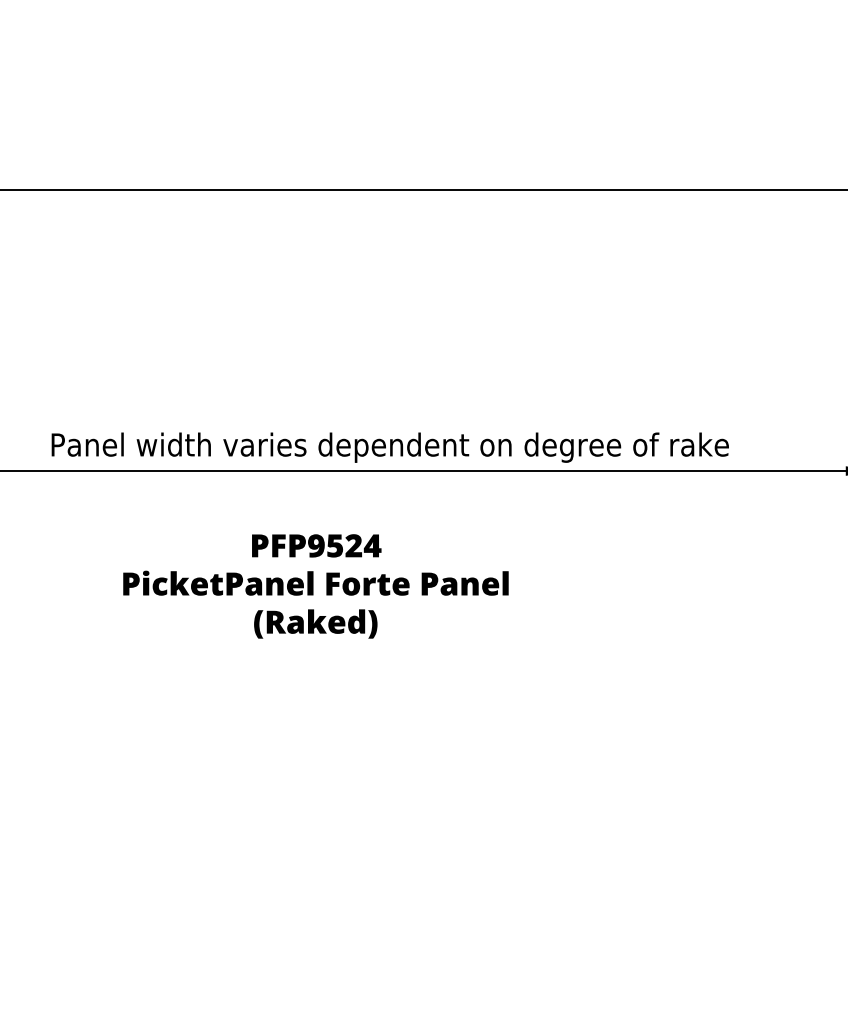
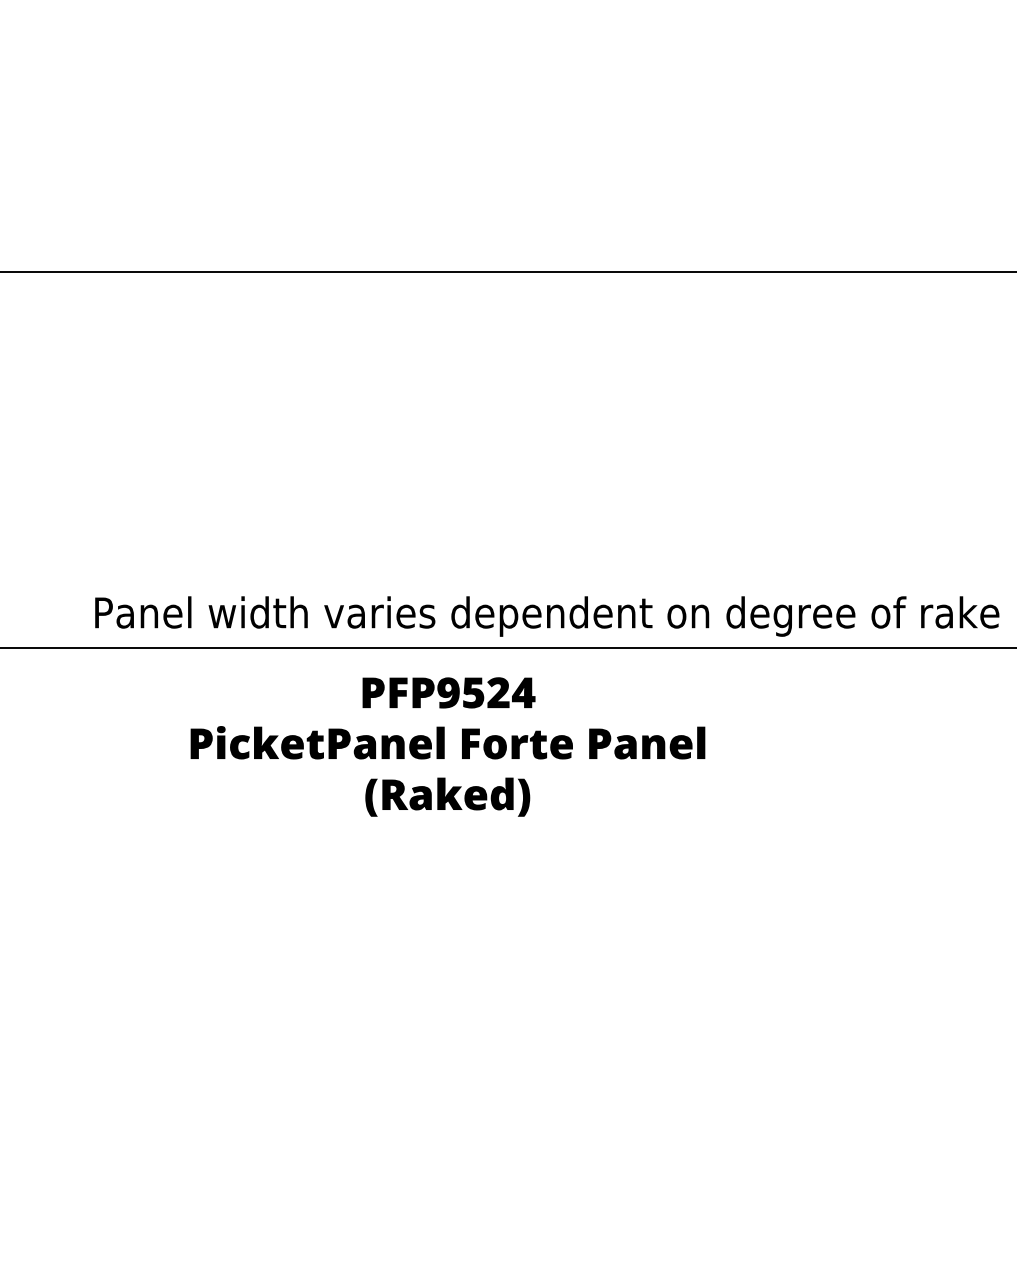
text: (315, 586) -> (447, 747), moved

